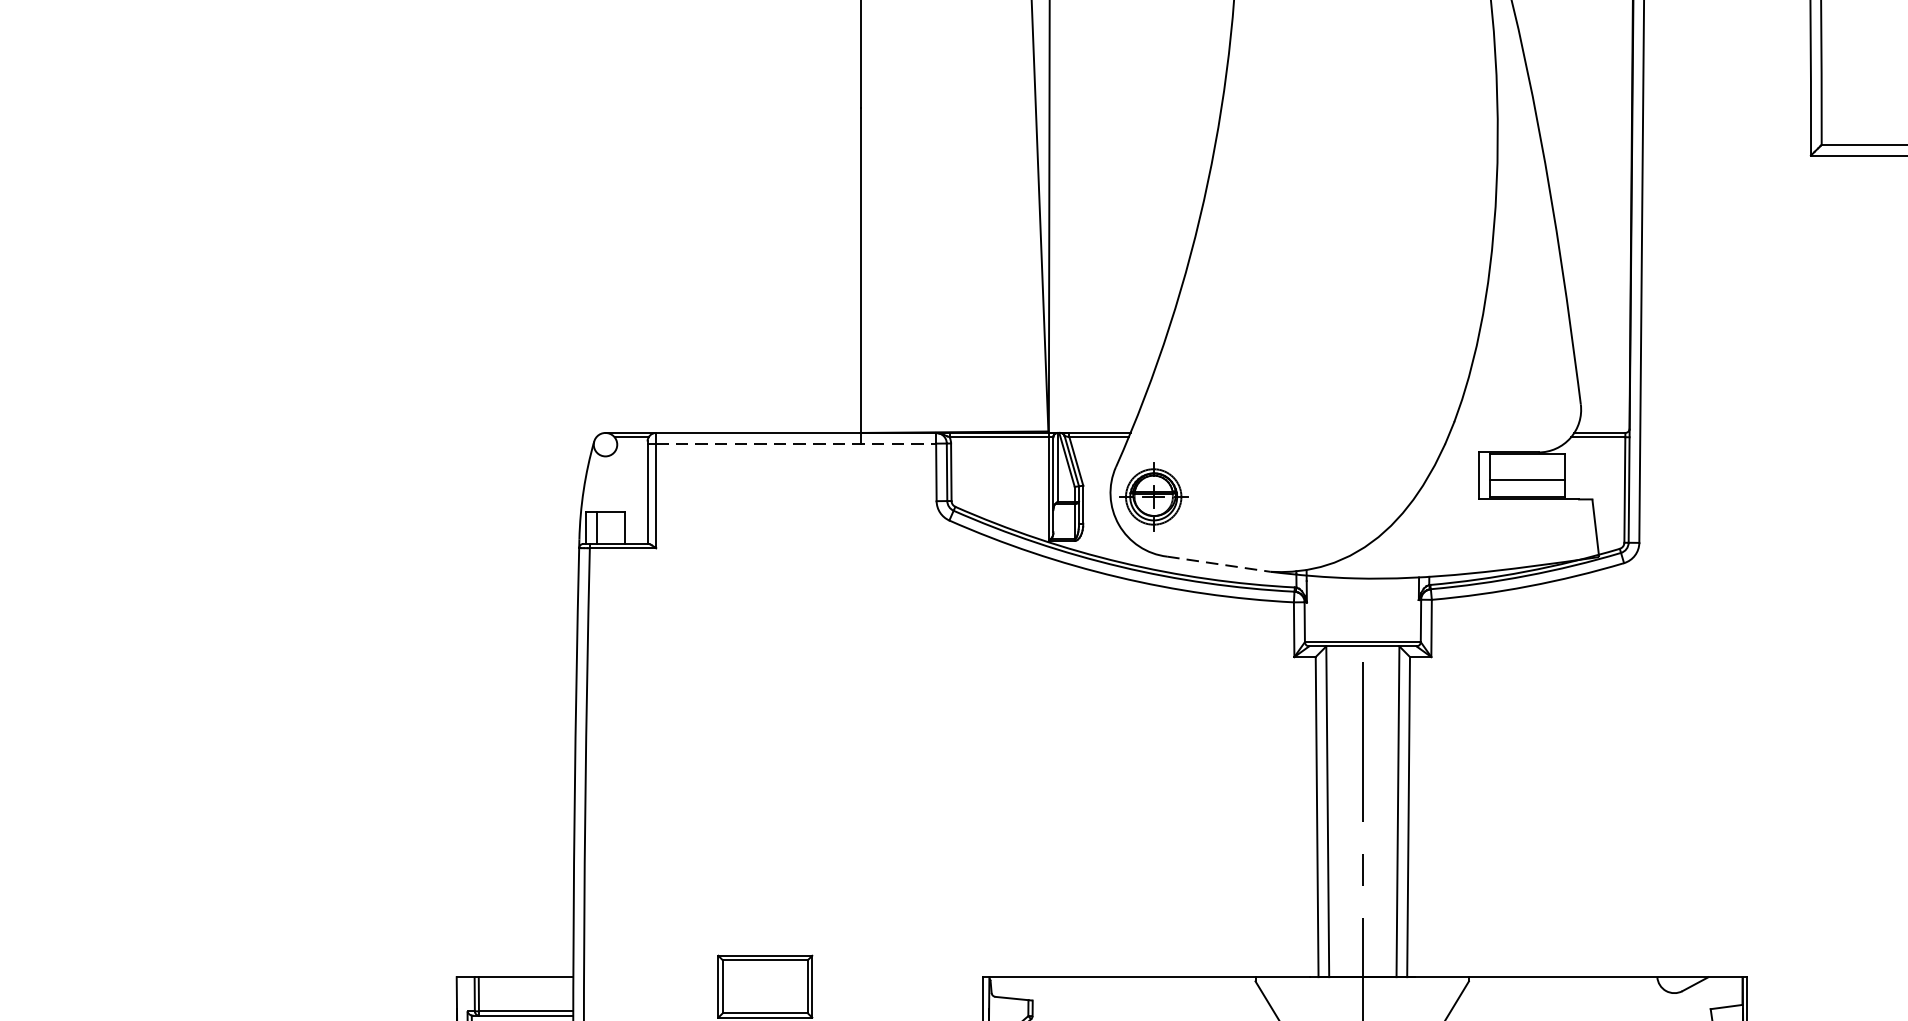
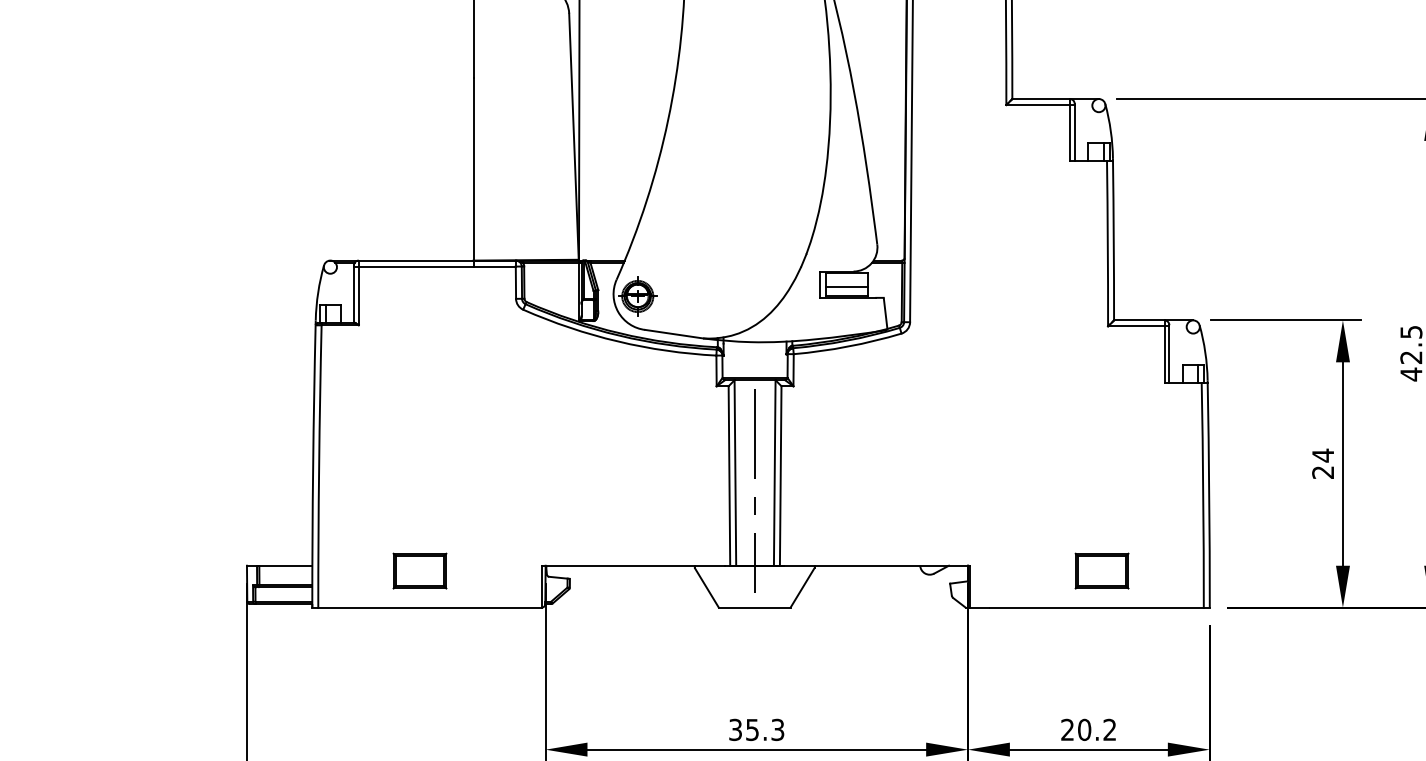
line: (796, 443) -> (437, 266), dashed -> solid
line: (1219, 564) -> (674, 334), dashed -> solid

